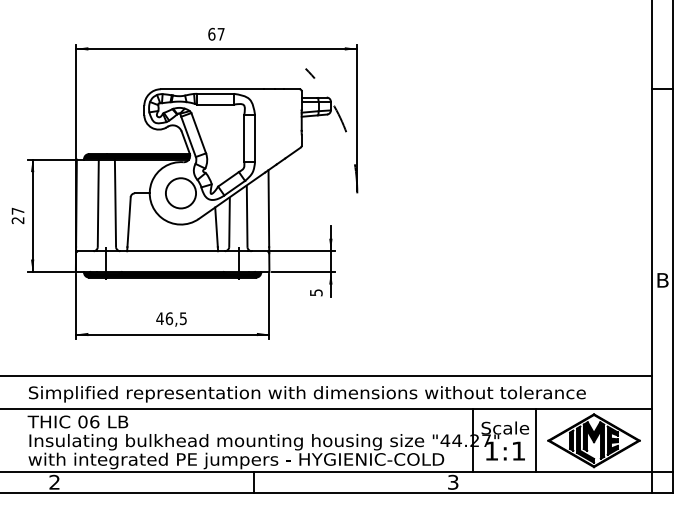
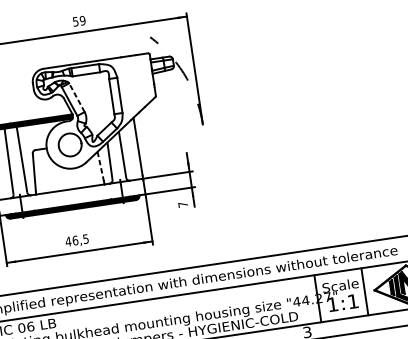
text: (216, 33) -> (79, 20), 67 -> 59
line: (198, 132) -> (76, 97), solid -> dashed
line: (216, 227) -> (100, 166), solid -> dashed
text: (316, 292) -> (183, 204), 5 -> 7

